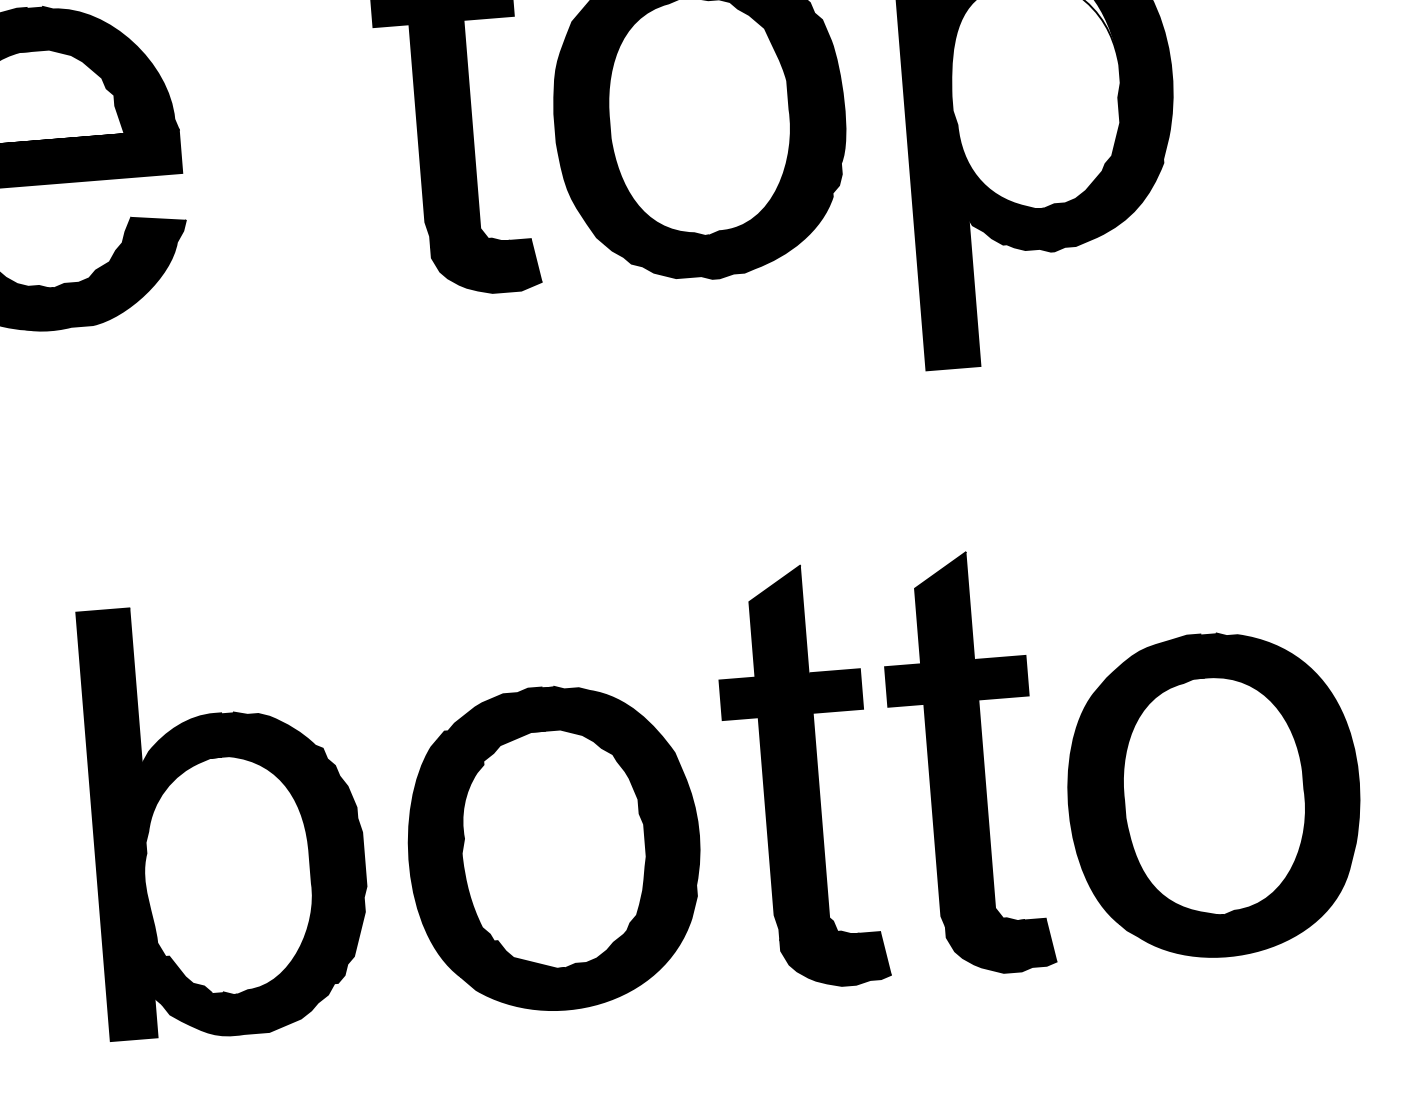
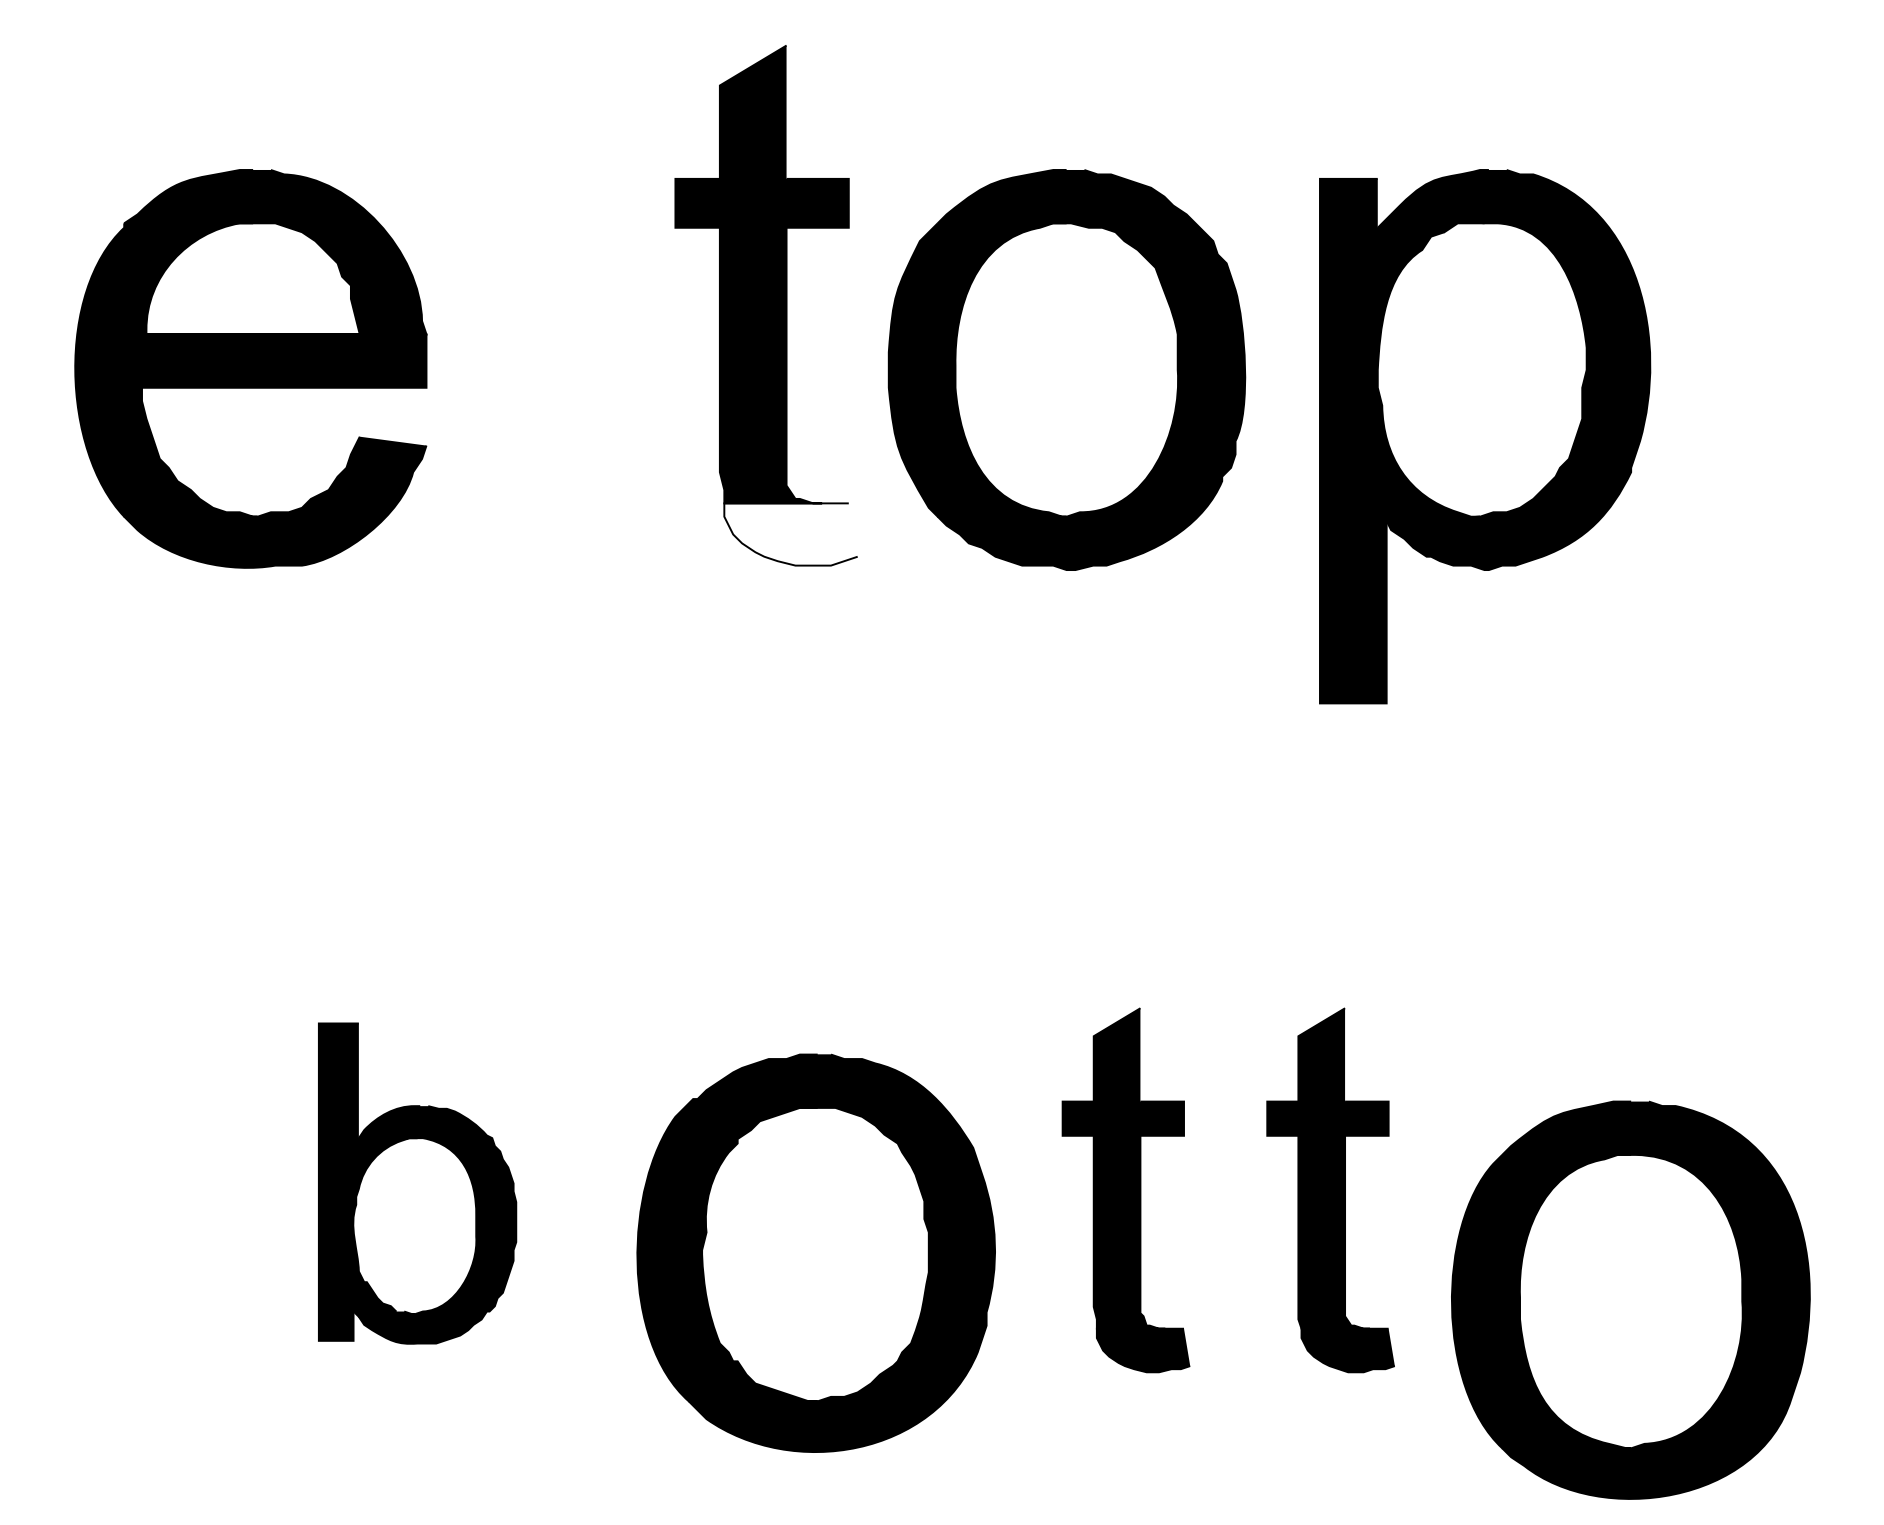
fill: (486, 268) -> (790, 534), removed
part: (966, 764) -> (1330, 1190), size x0.7
part: (800, 777) -> (1125, 1190), size x0.7
part: (1213, 794) -> (1630, 1299), moved
part: (226, 817) -> (417, 1183), size x0.6

